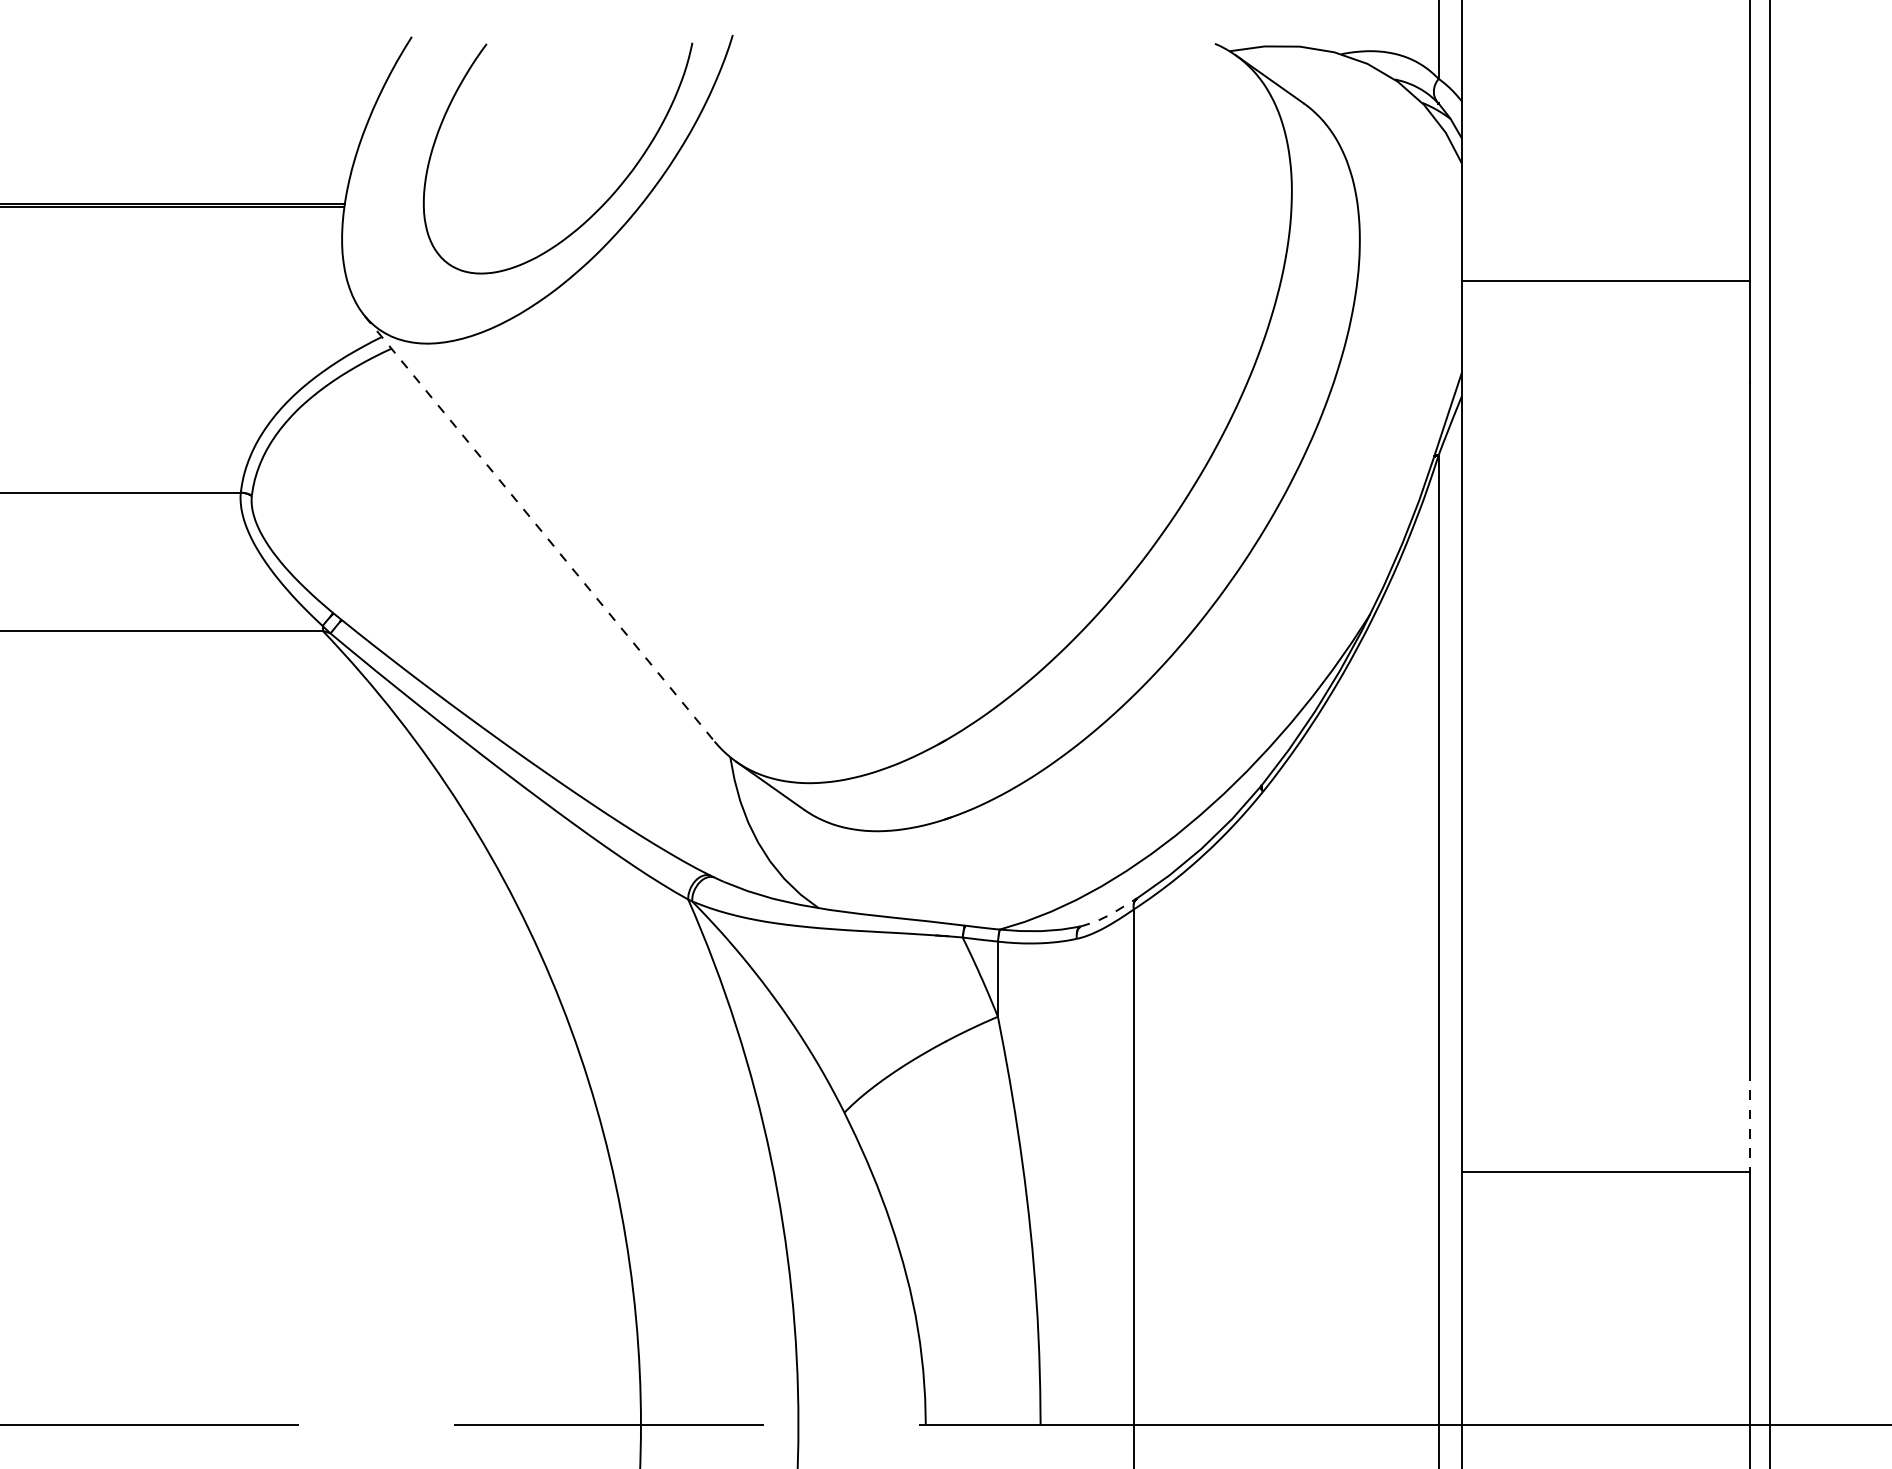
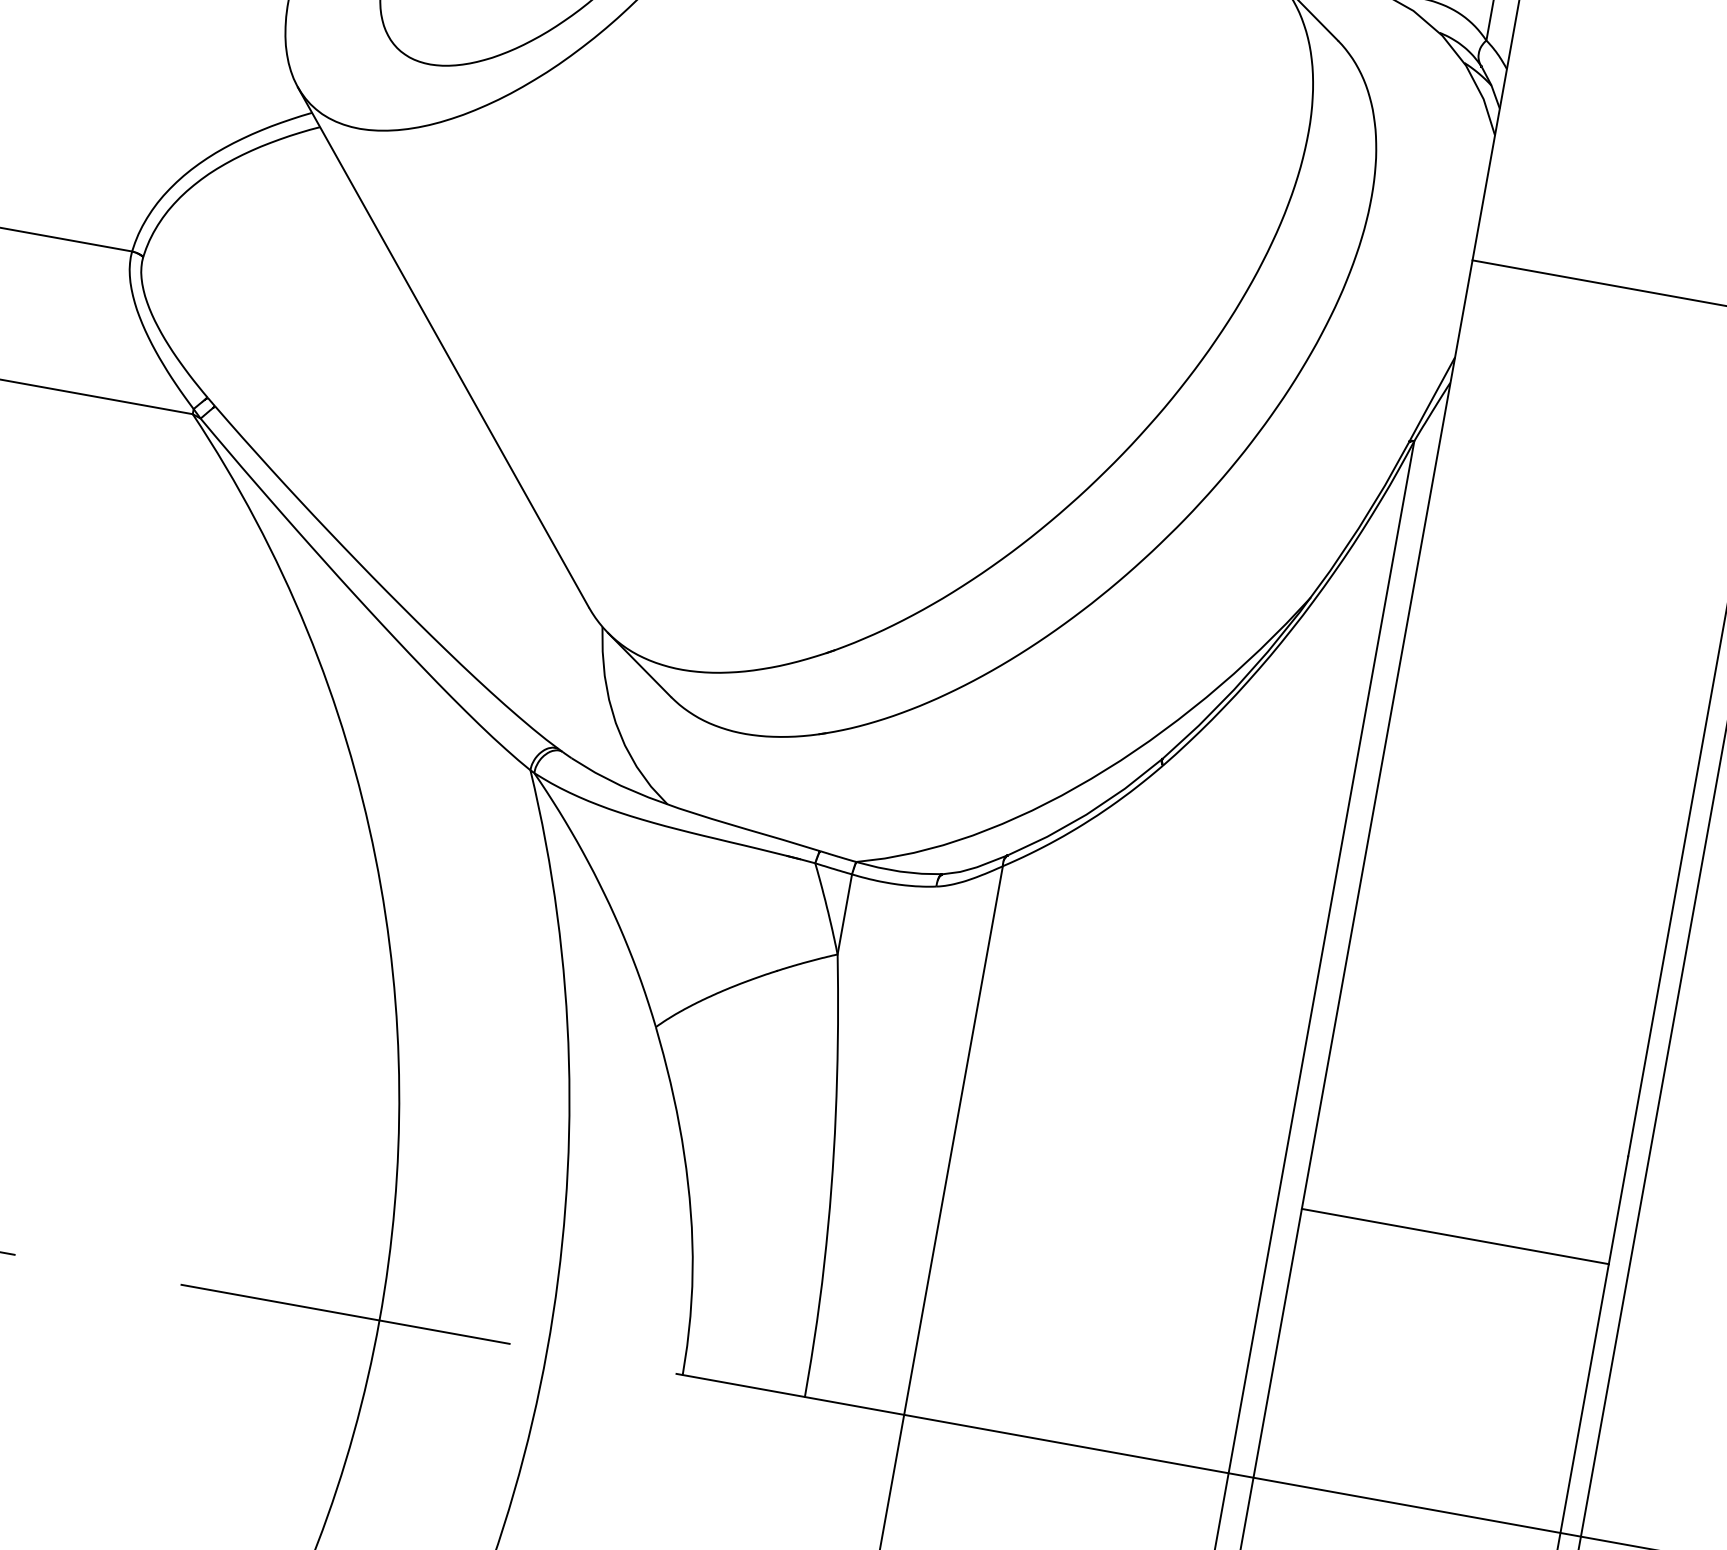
line: (540, 529) -> (444, 348), dashed -> solid
line: (1109, 915) -> (975, 867), dashed -> solid
line: (1750, 1121) -> (1618, 1210), dashed -> solid

